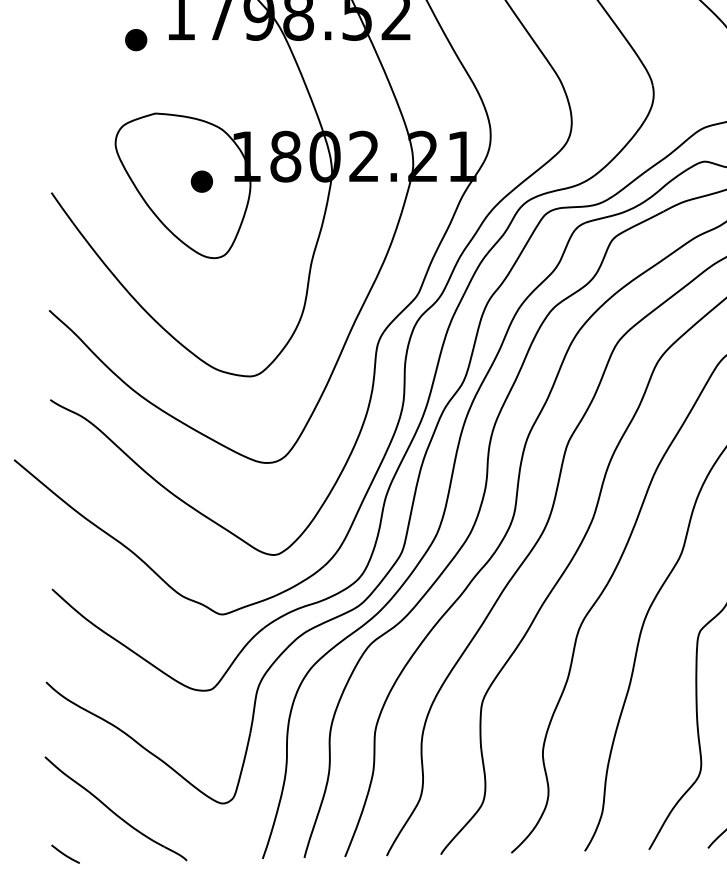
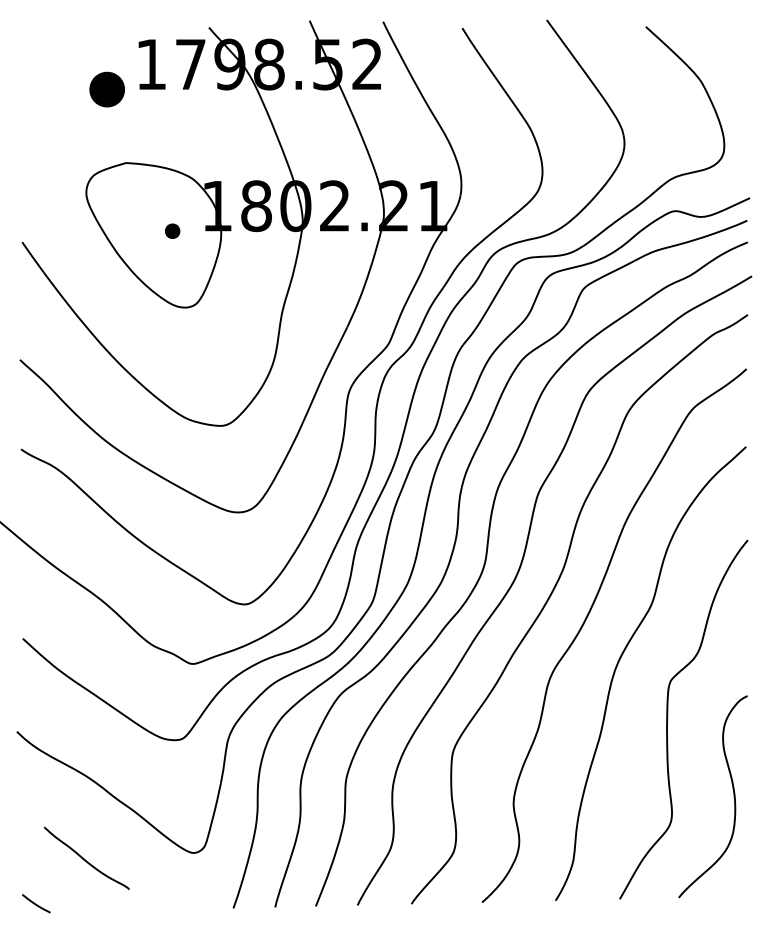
part: (135, 40) -> (106, 89), size x1.6
part: (201, 182) -> (172, 231), size x0.7
part: (115, 809) -> (86, 858), size x0.6

